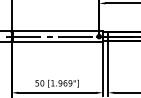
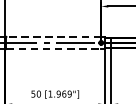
line: (55, 31) -> (53, 37), solid -> dashed
line: (56, 42) -> (54, 49), solid -> dashed

